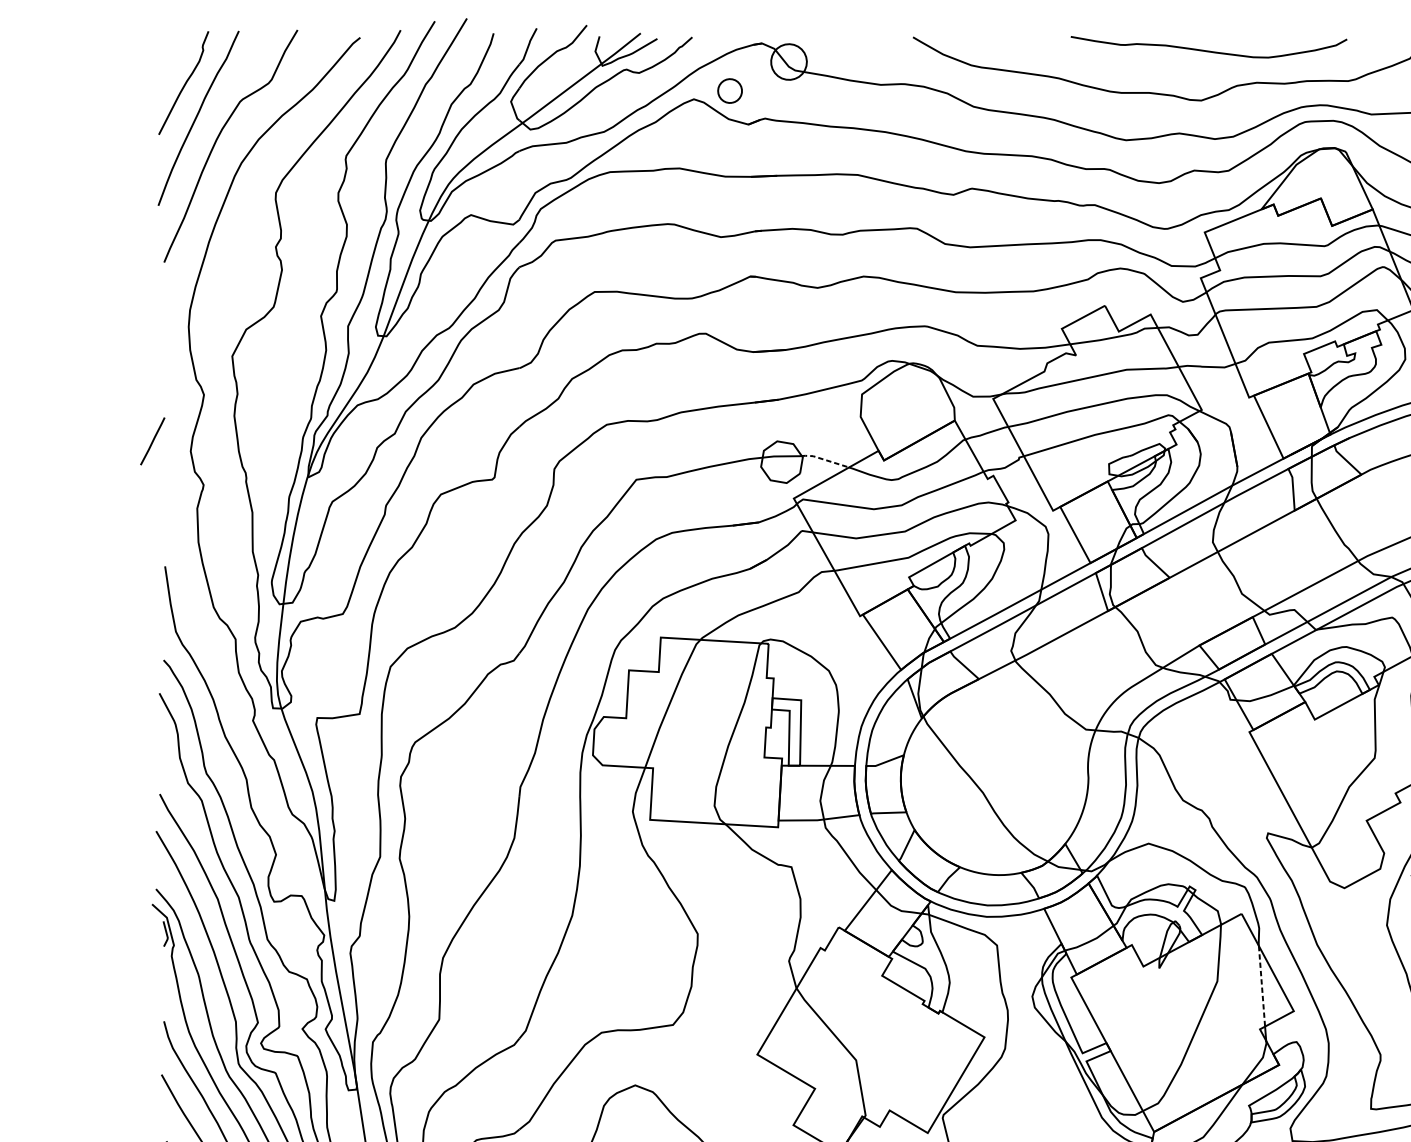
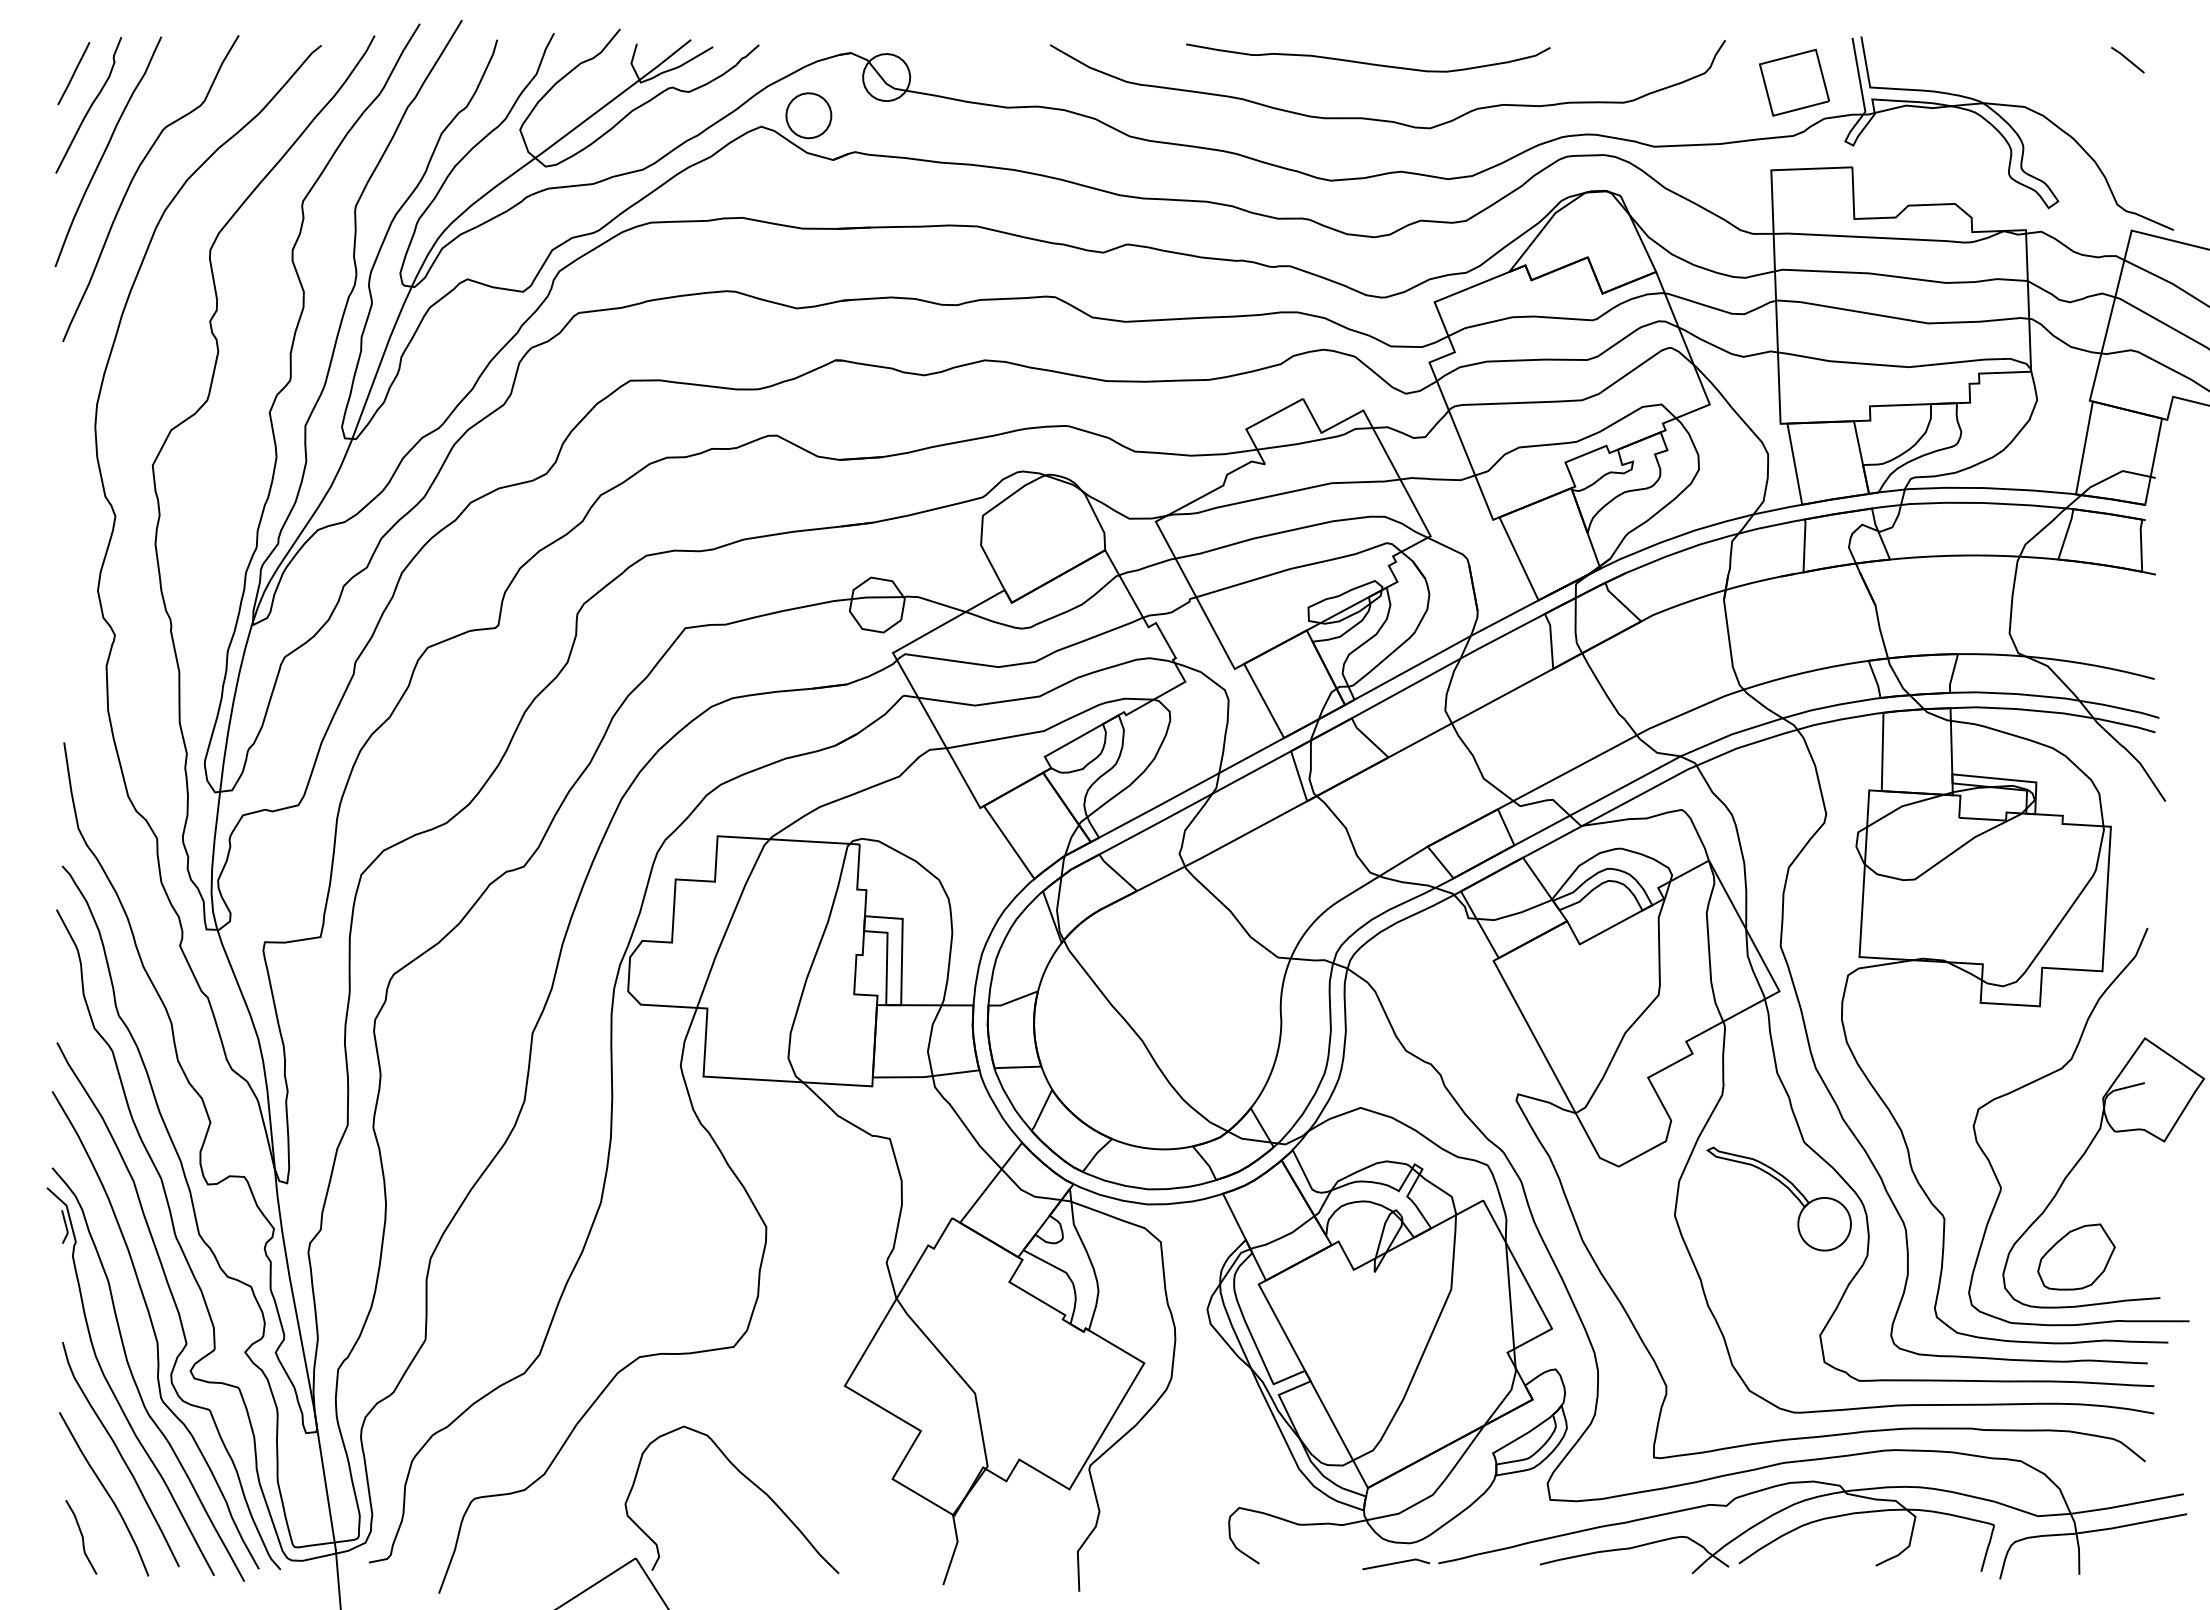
curve: (1209, 50) -> (1368, 62), moved
part: (729, 90) -> (808, 115), size x1.43
line: (152, 441) -> (73, 73), moved
line: (824, 459) -> (933, 601), dashed -> solid
line: (1262, 986) -> (1510, 1296), dashed -> solid

